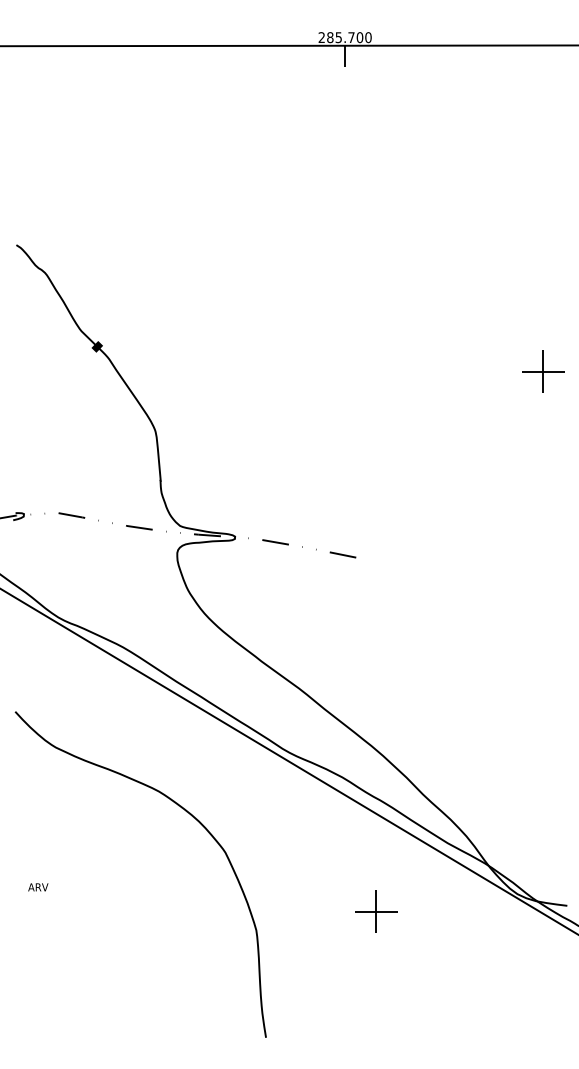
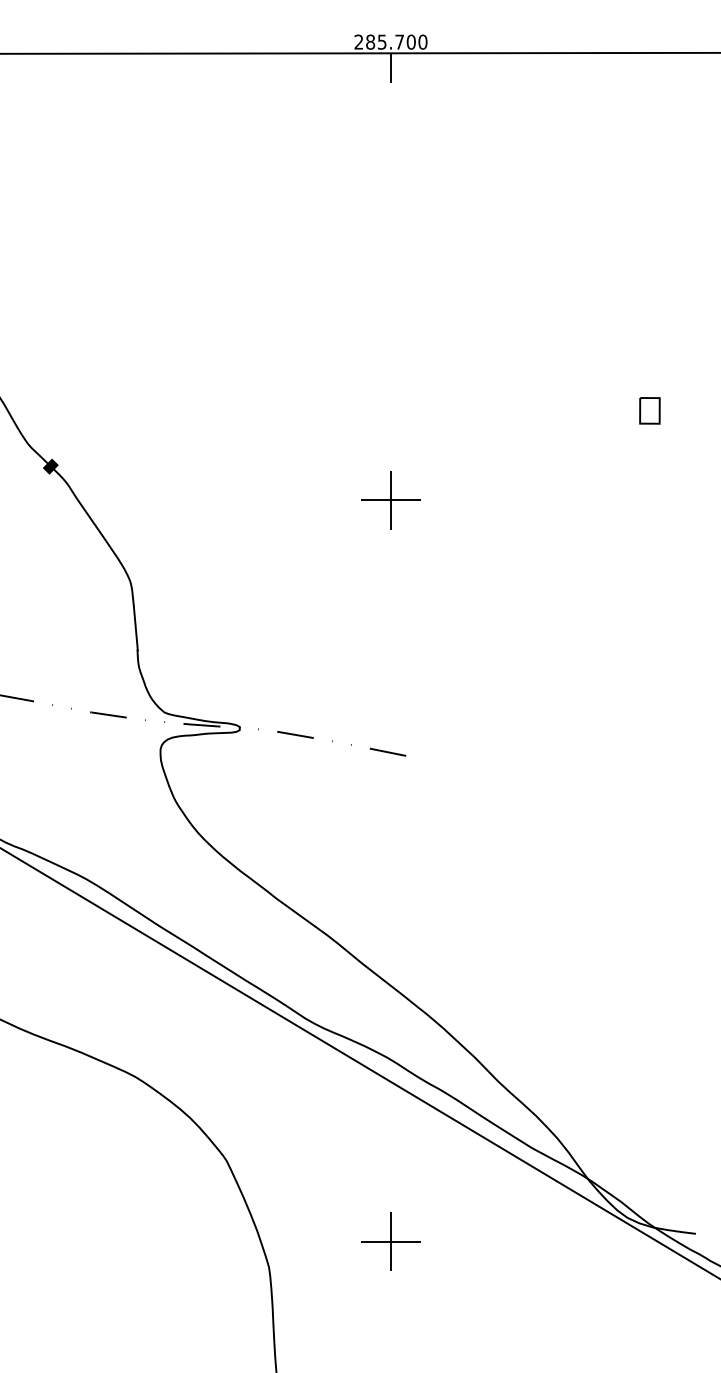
part: (533, 306) -> (649, 411), added
part: (543, 371) -> (391, 500), moved
part: (376, 911) -> (391, 1241), moved

